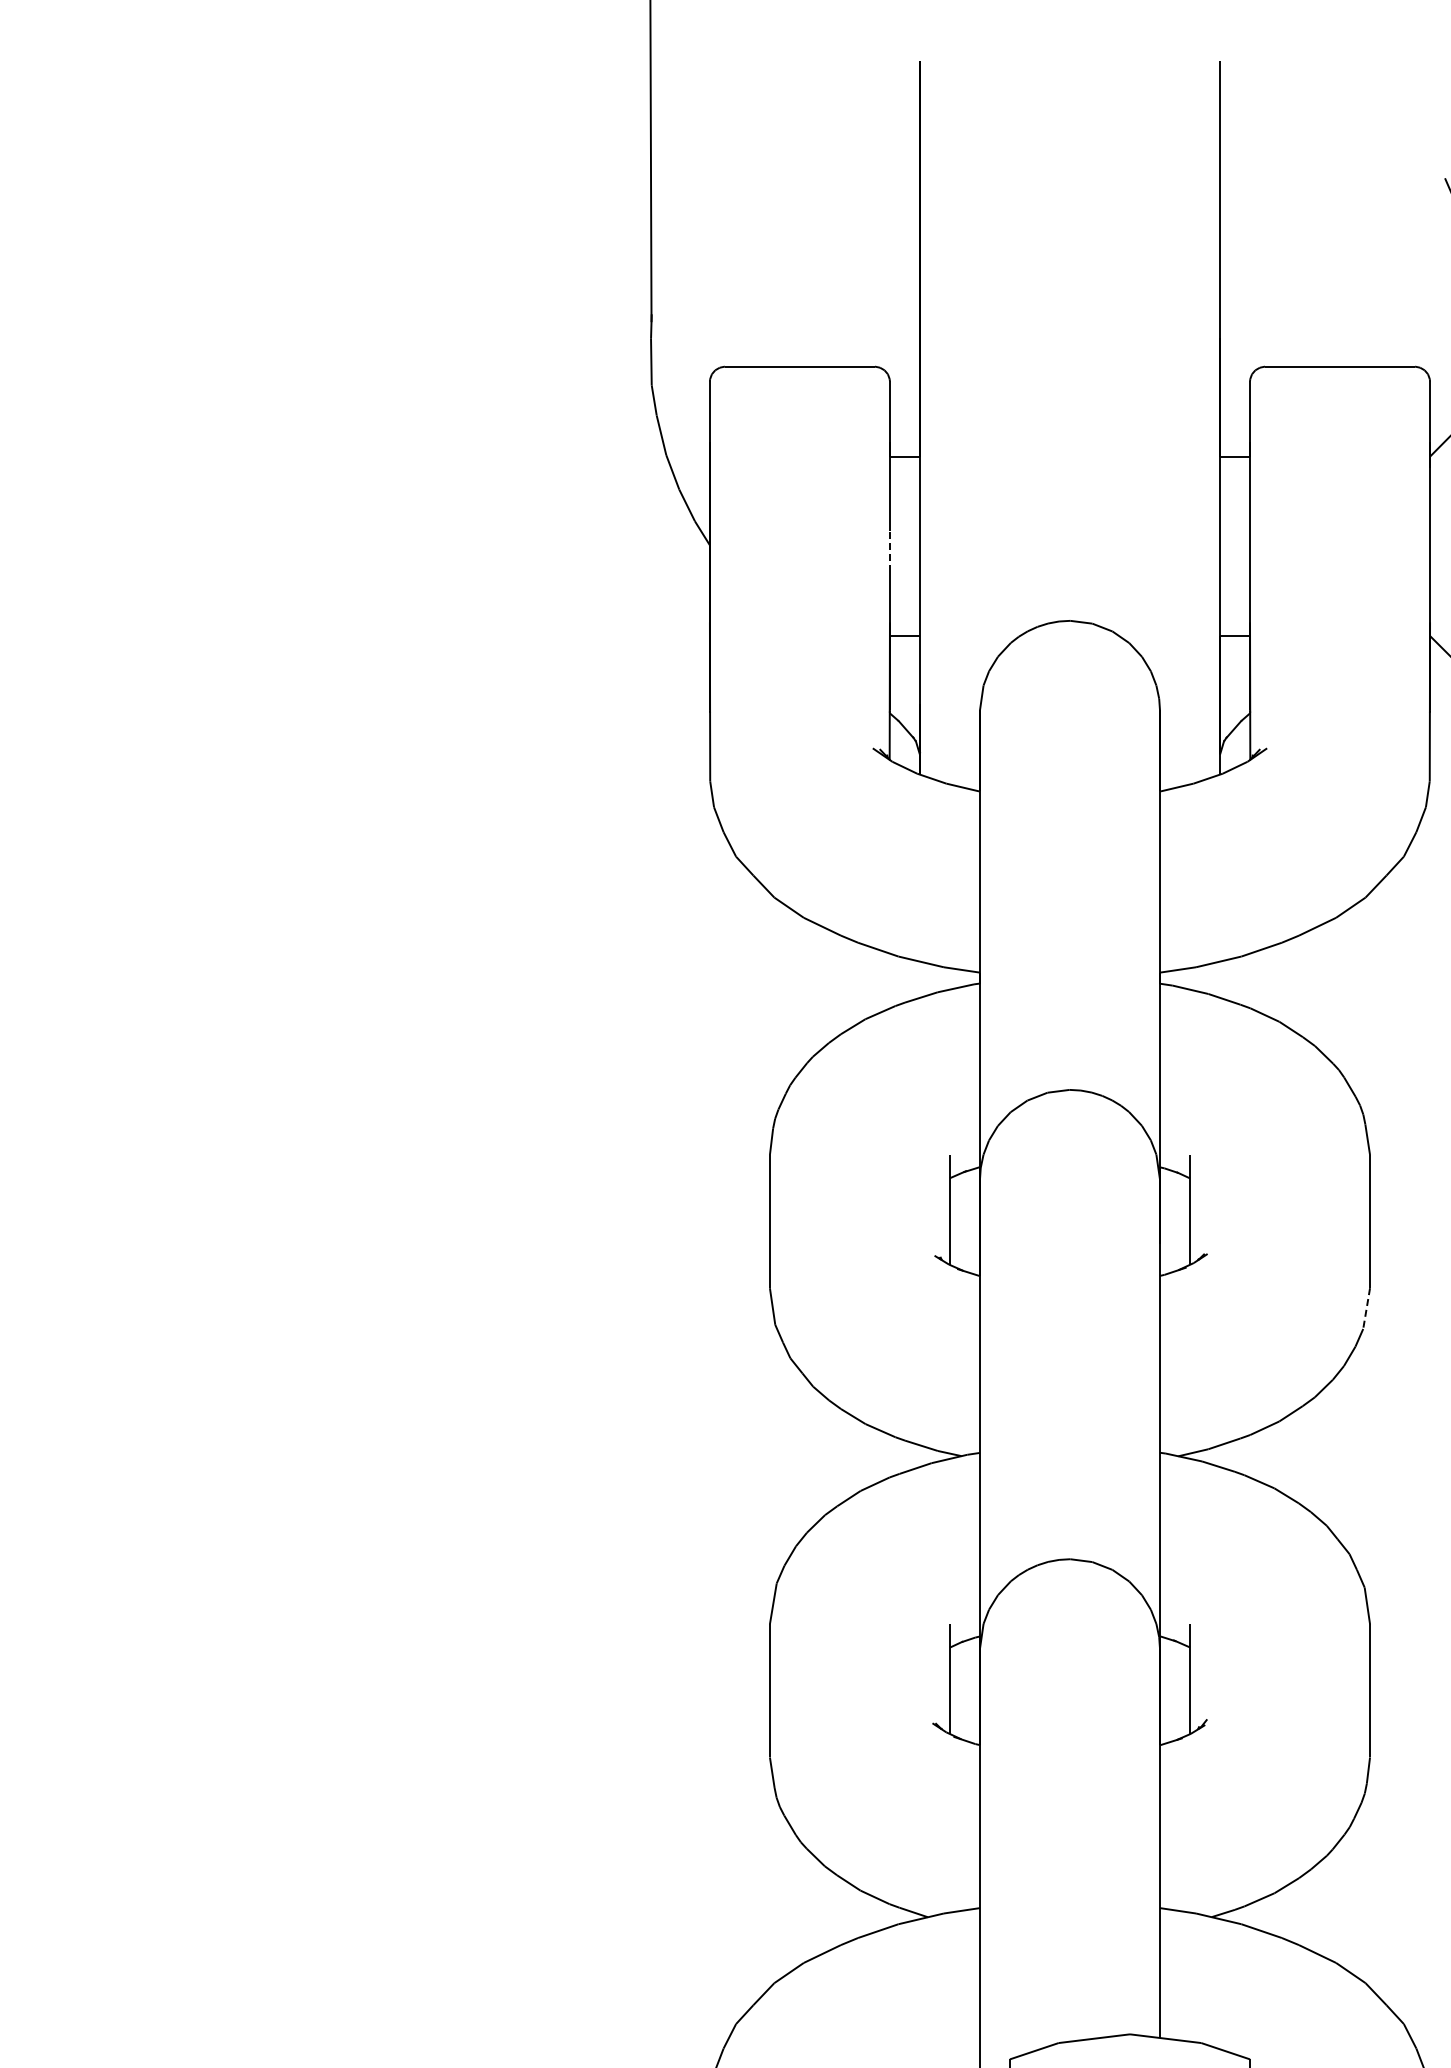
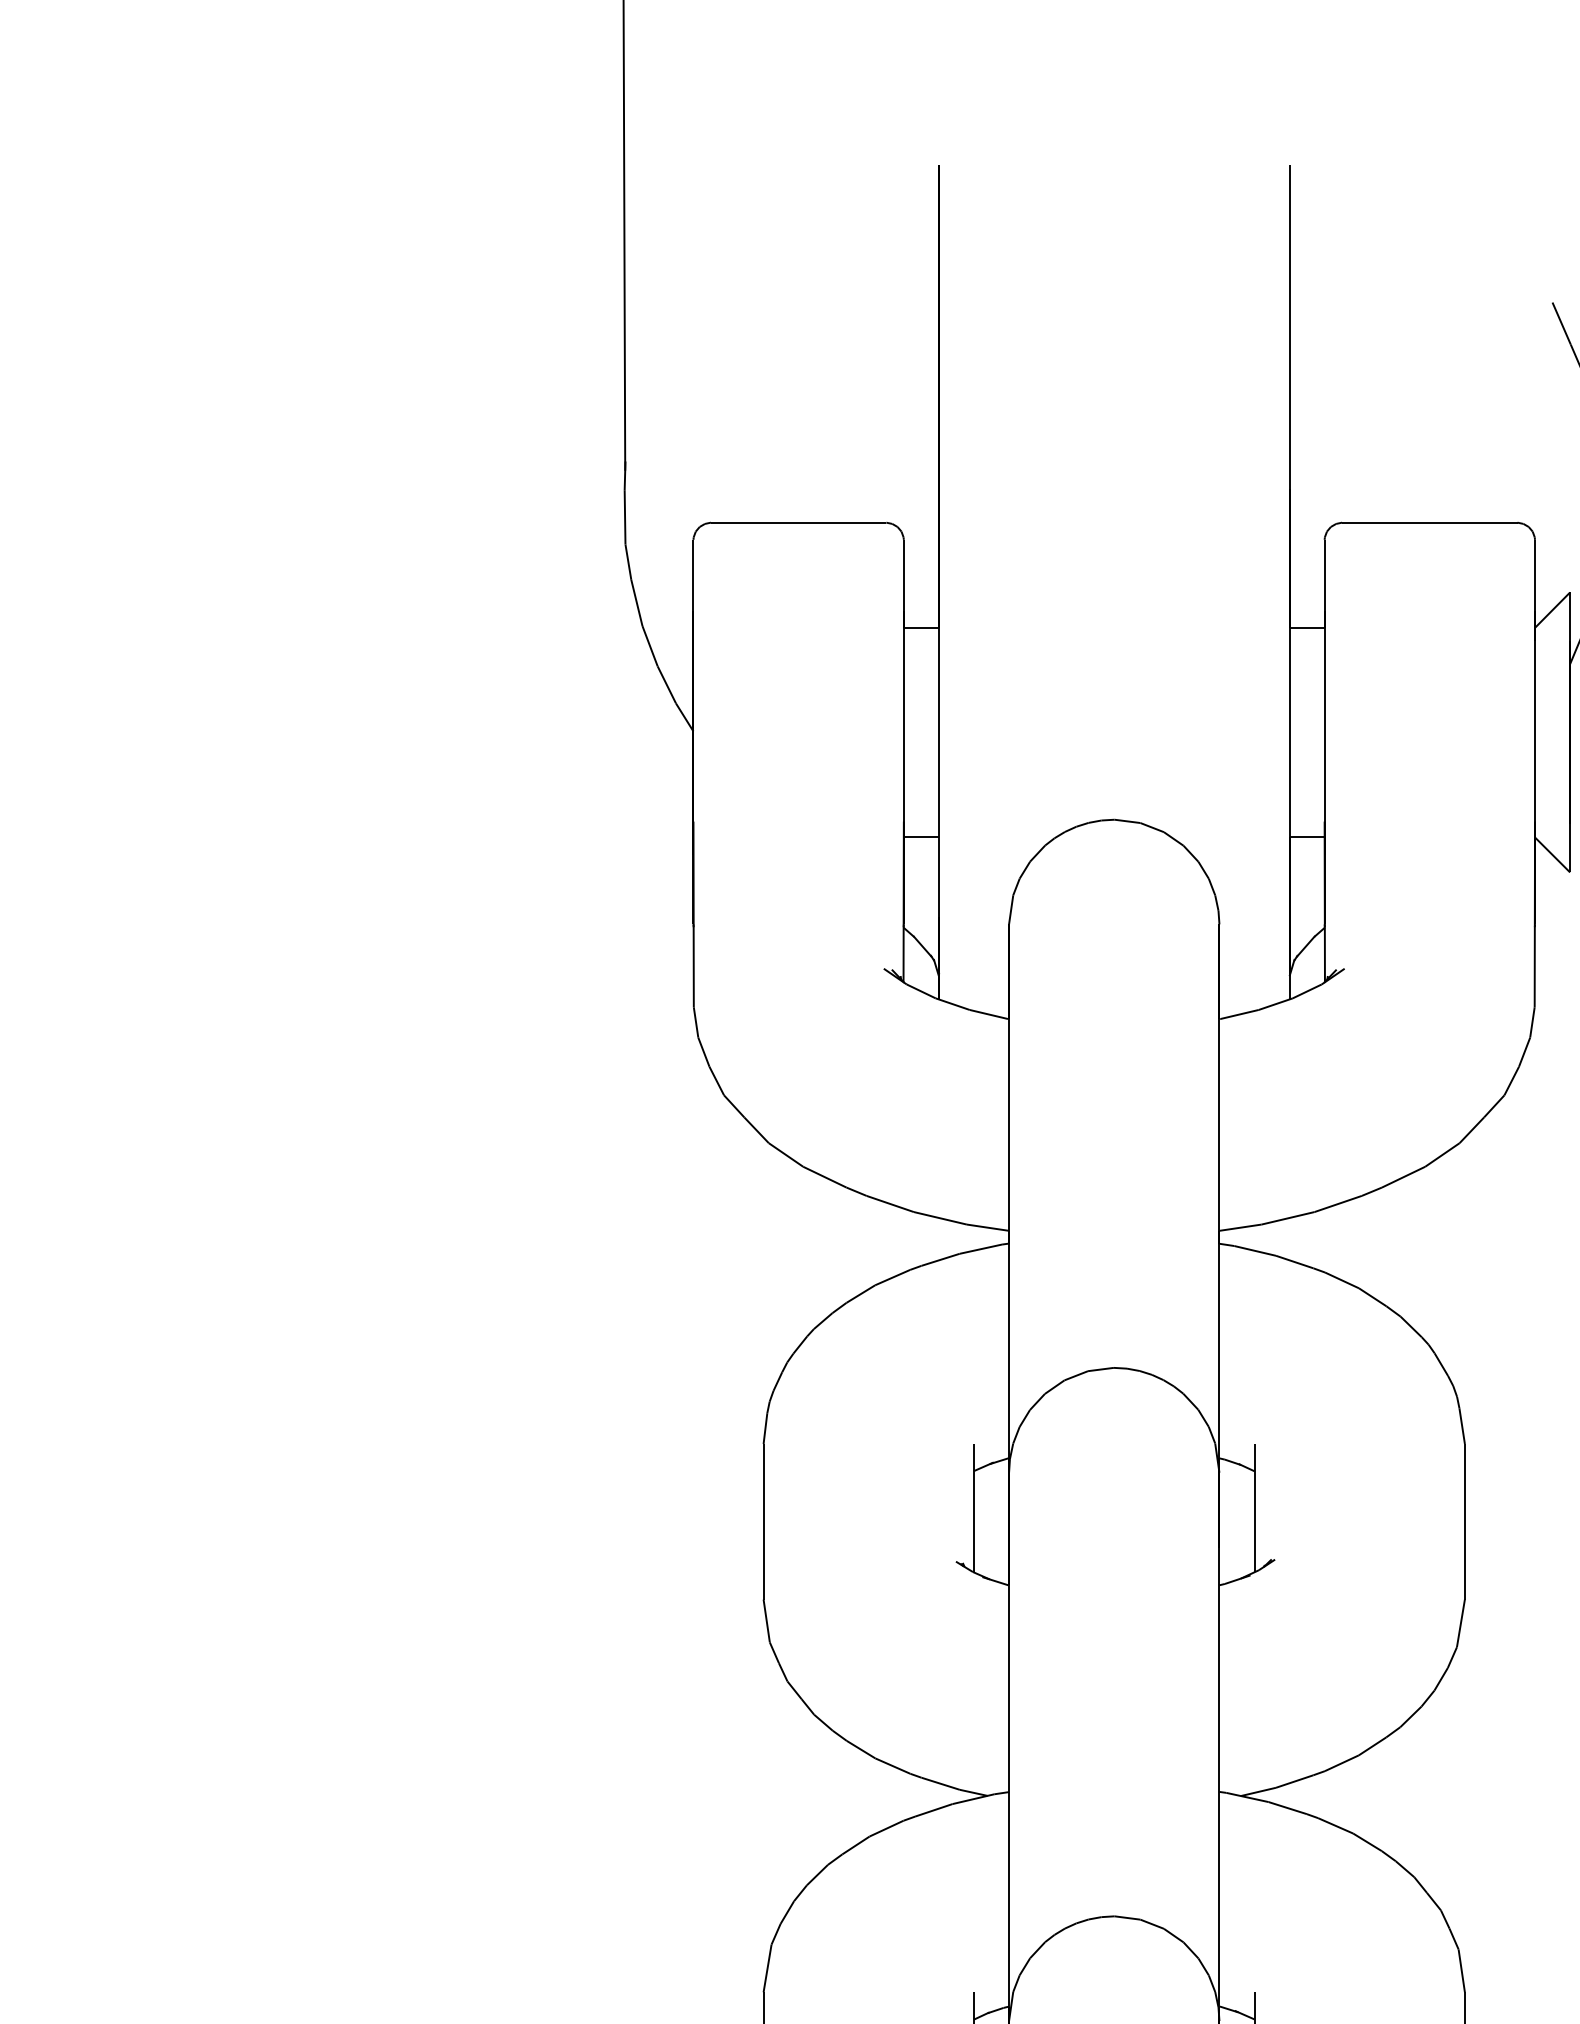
line: (889, 551) -> (903, 738), dashed -> solid
line: (1366, 1308) -> (1460, 1623), dashed -> solid

